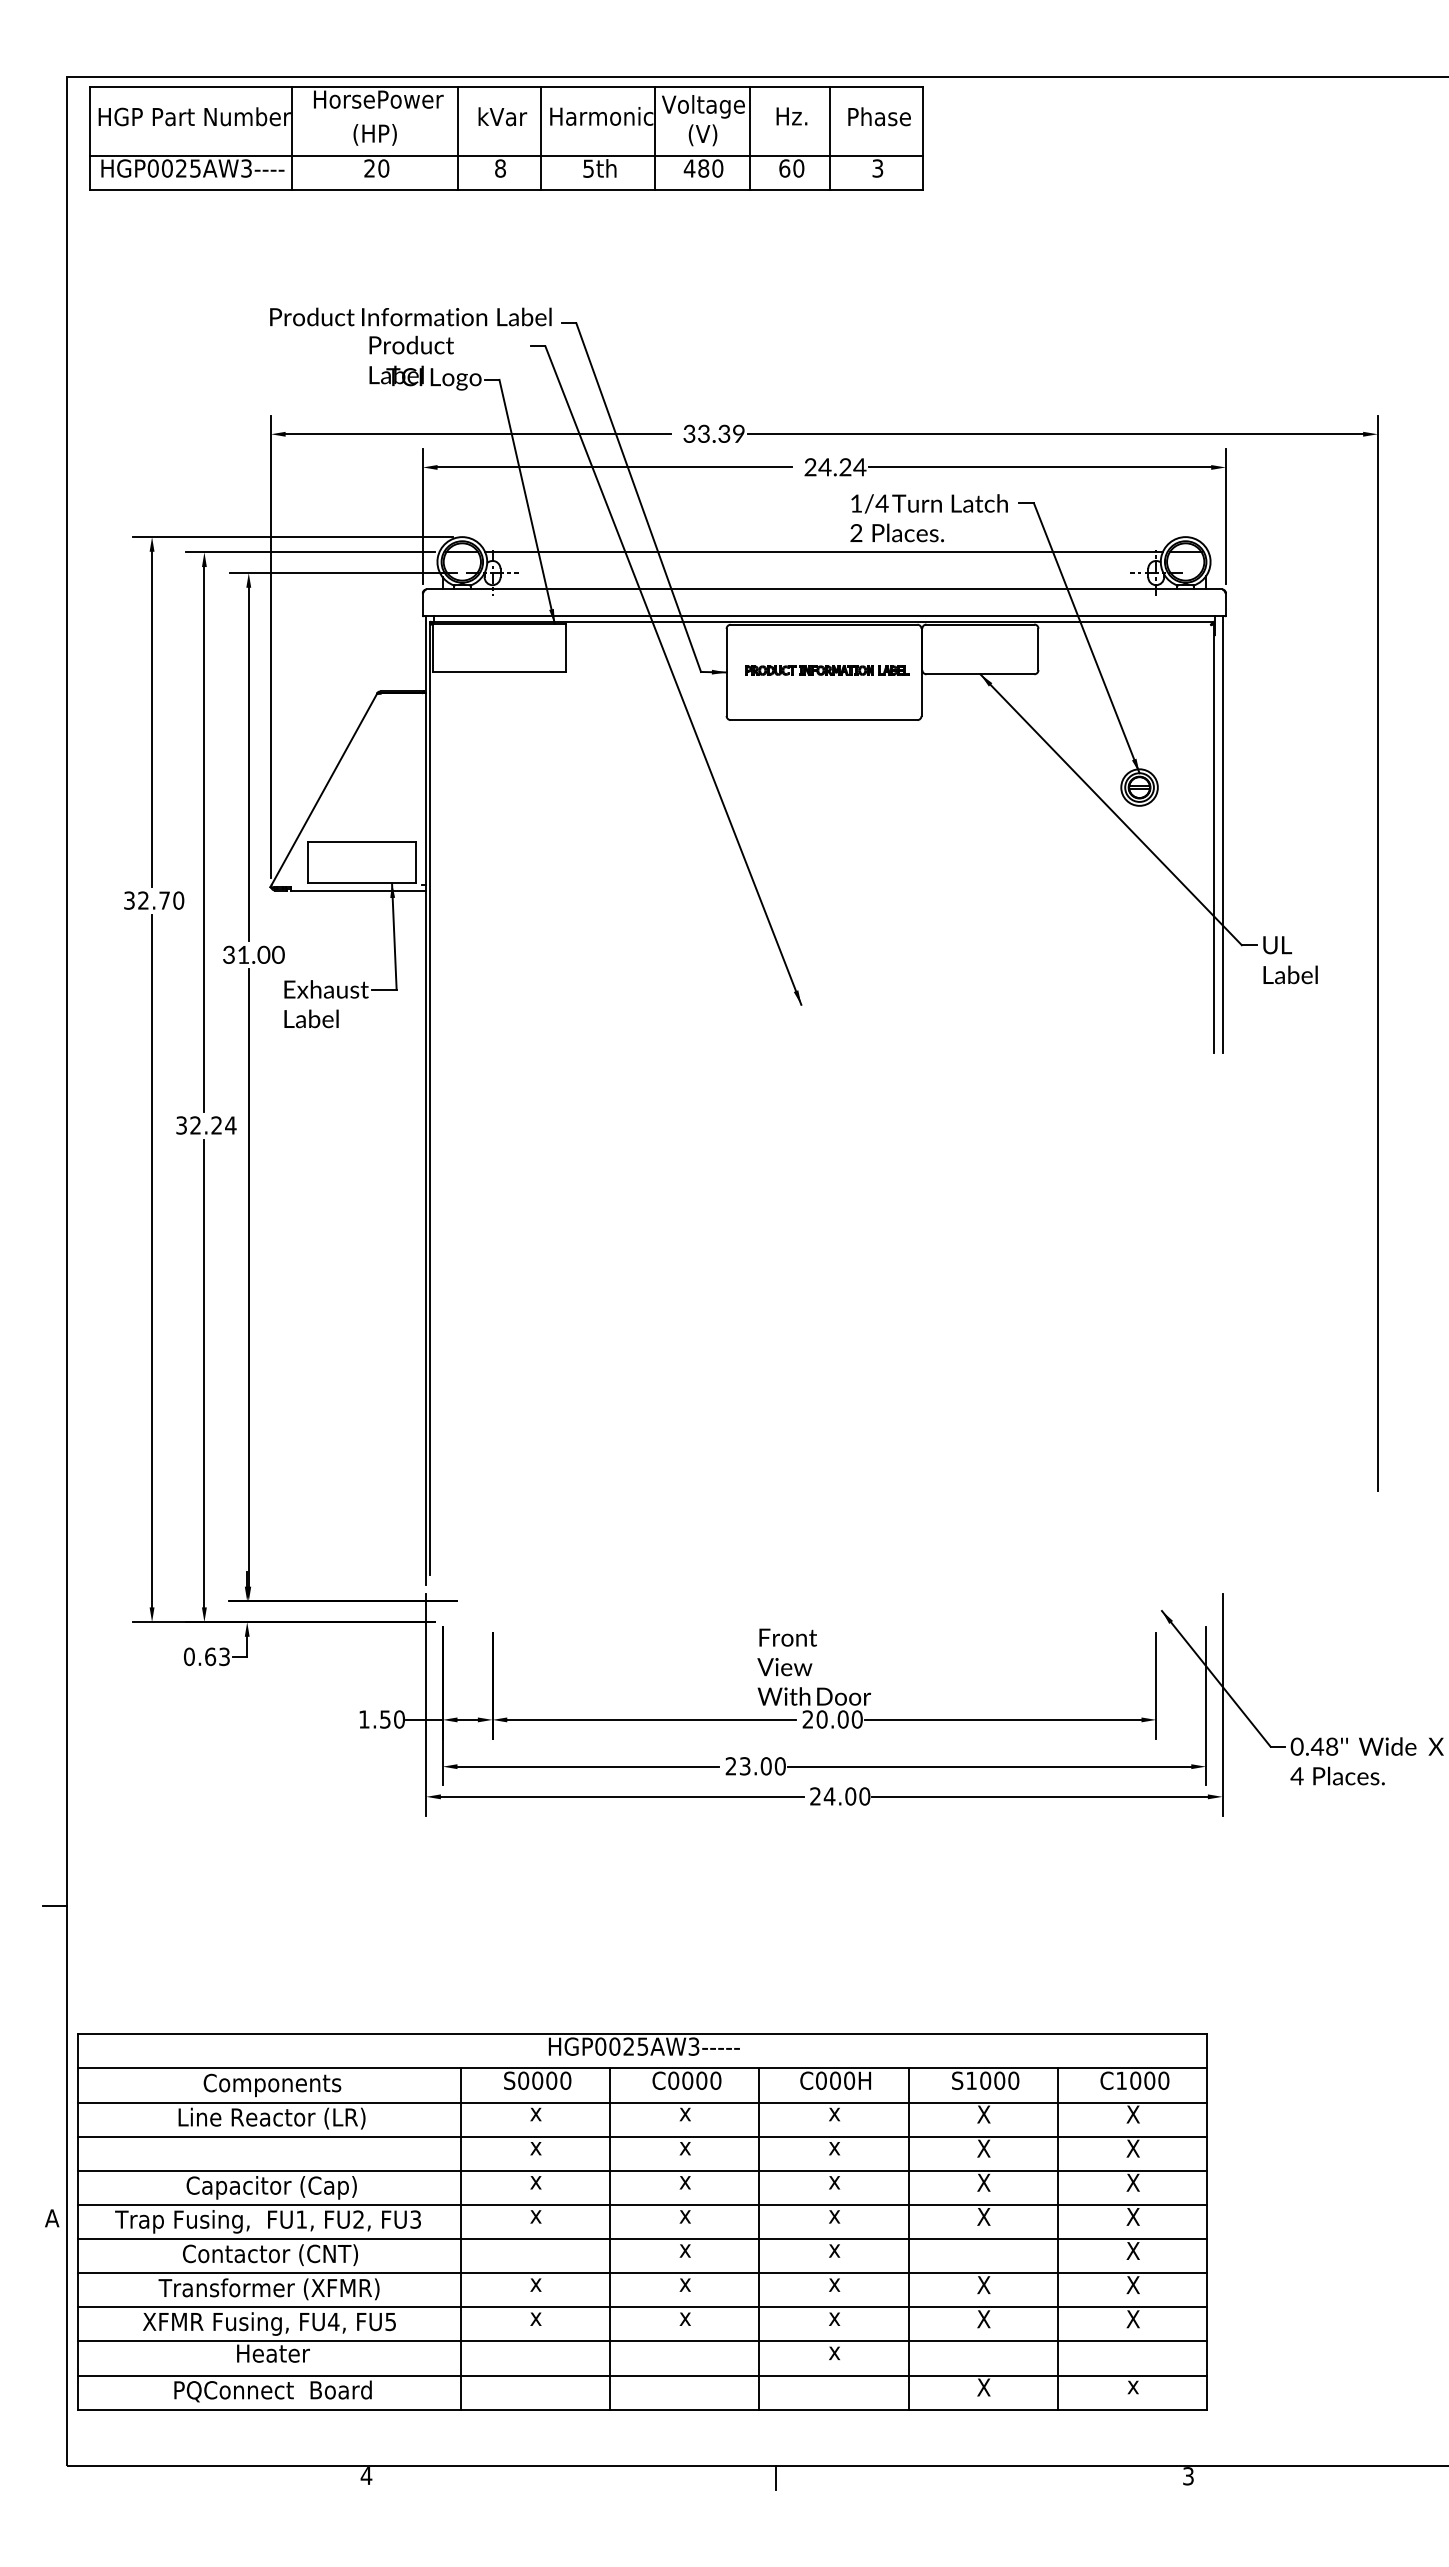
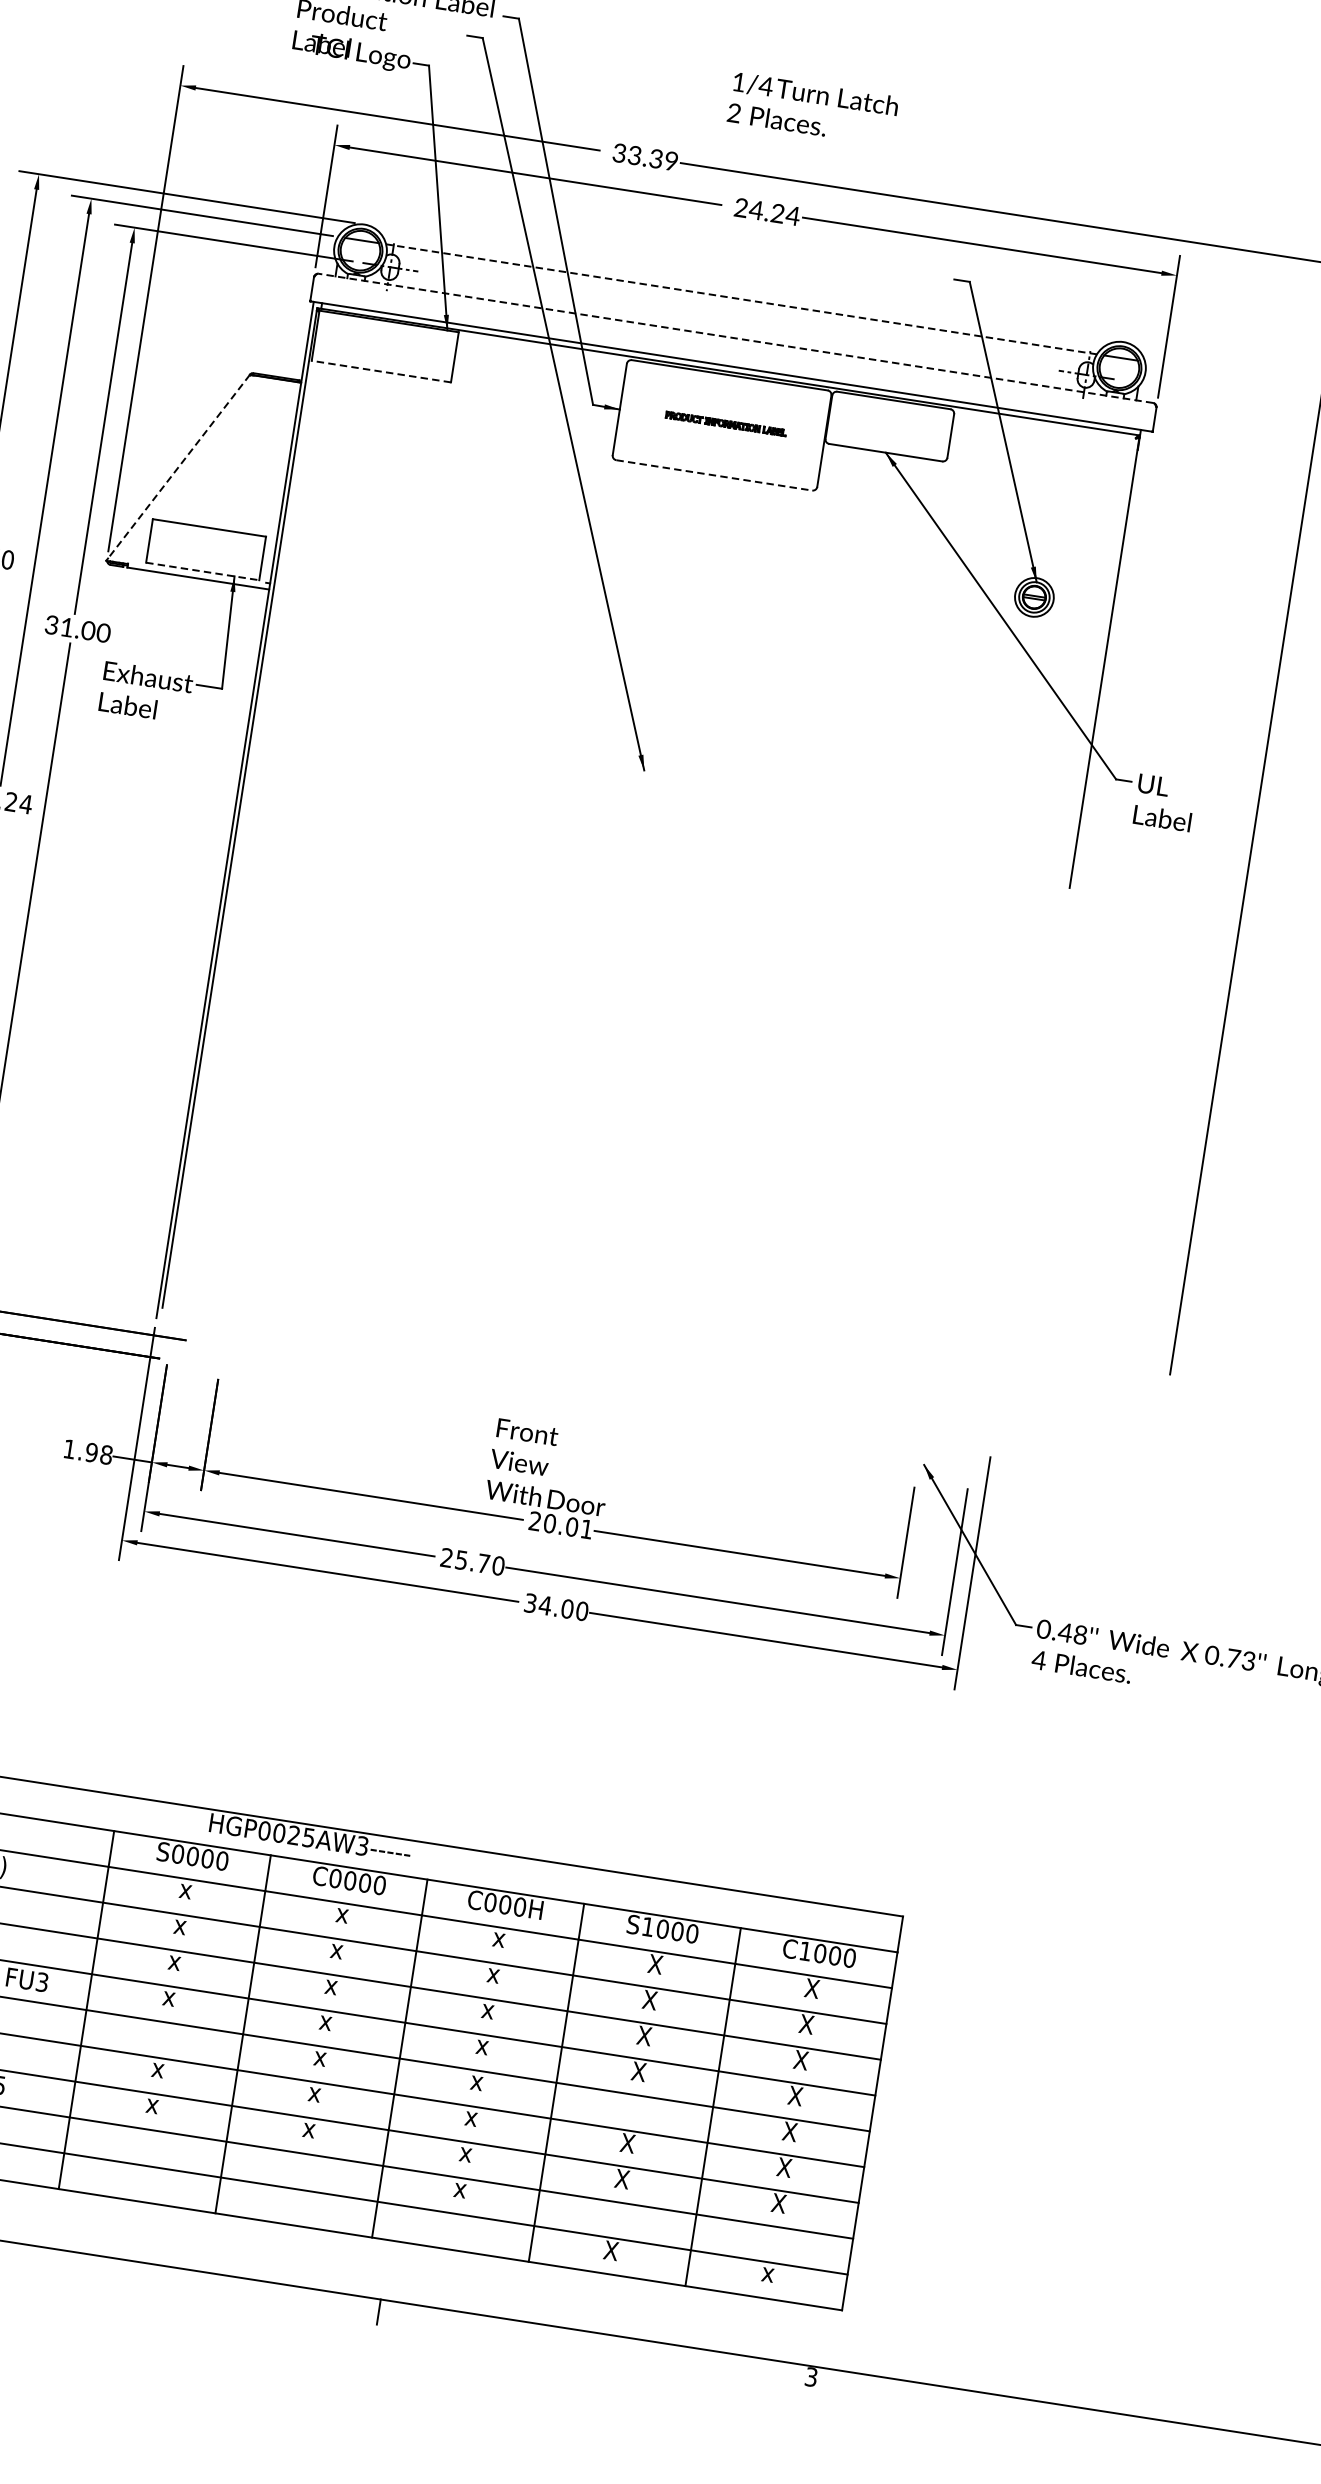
text: (928, 518) -> (812, 109), moved
line: (824, 552) -> (742, 299), solid -> dashed
line: (824, 589) -> (736, 338), solid -> dashed
part: (827, 670) -> (726, 423), size x0.7
line: (498, 671) -> (380, 371), solid -> dashed
line: (824, 720) -> (714, 475), solid -> dashed
line: (324, 789) -> (178, 467), solid -> dashed
line: (1222, 834) -> (1113, 660), removed
line: (361, 883) -> (202, 571), solid -> dashed
text: (391, 1719) -> (98, 1453), 1.50 -> 1.98
text: (856, 1719) -> (586, 1529), 20.00 -> 20.01
text: (755, 1766) -> (472, 1562), 23.00 -> 25.70
text: (815, 1796) -> (530, 1603), 24.00 -> 34.00

